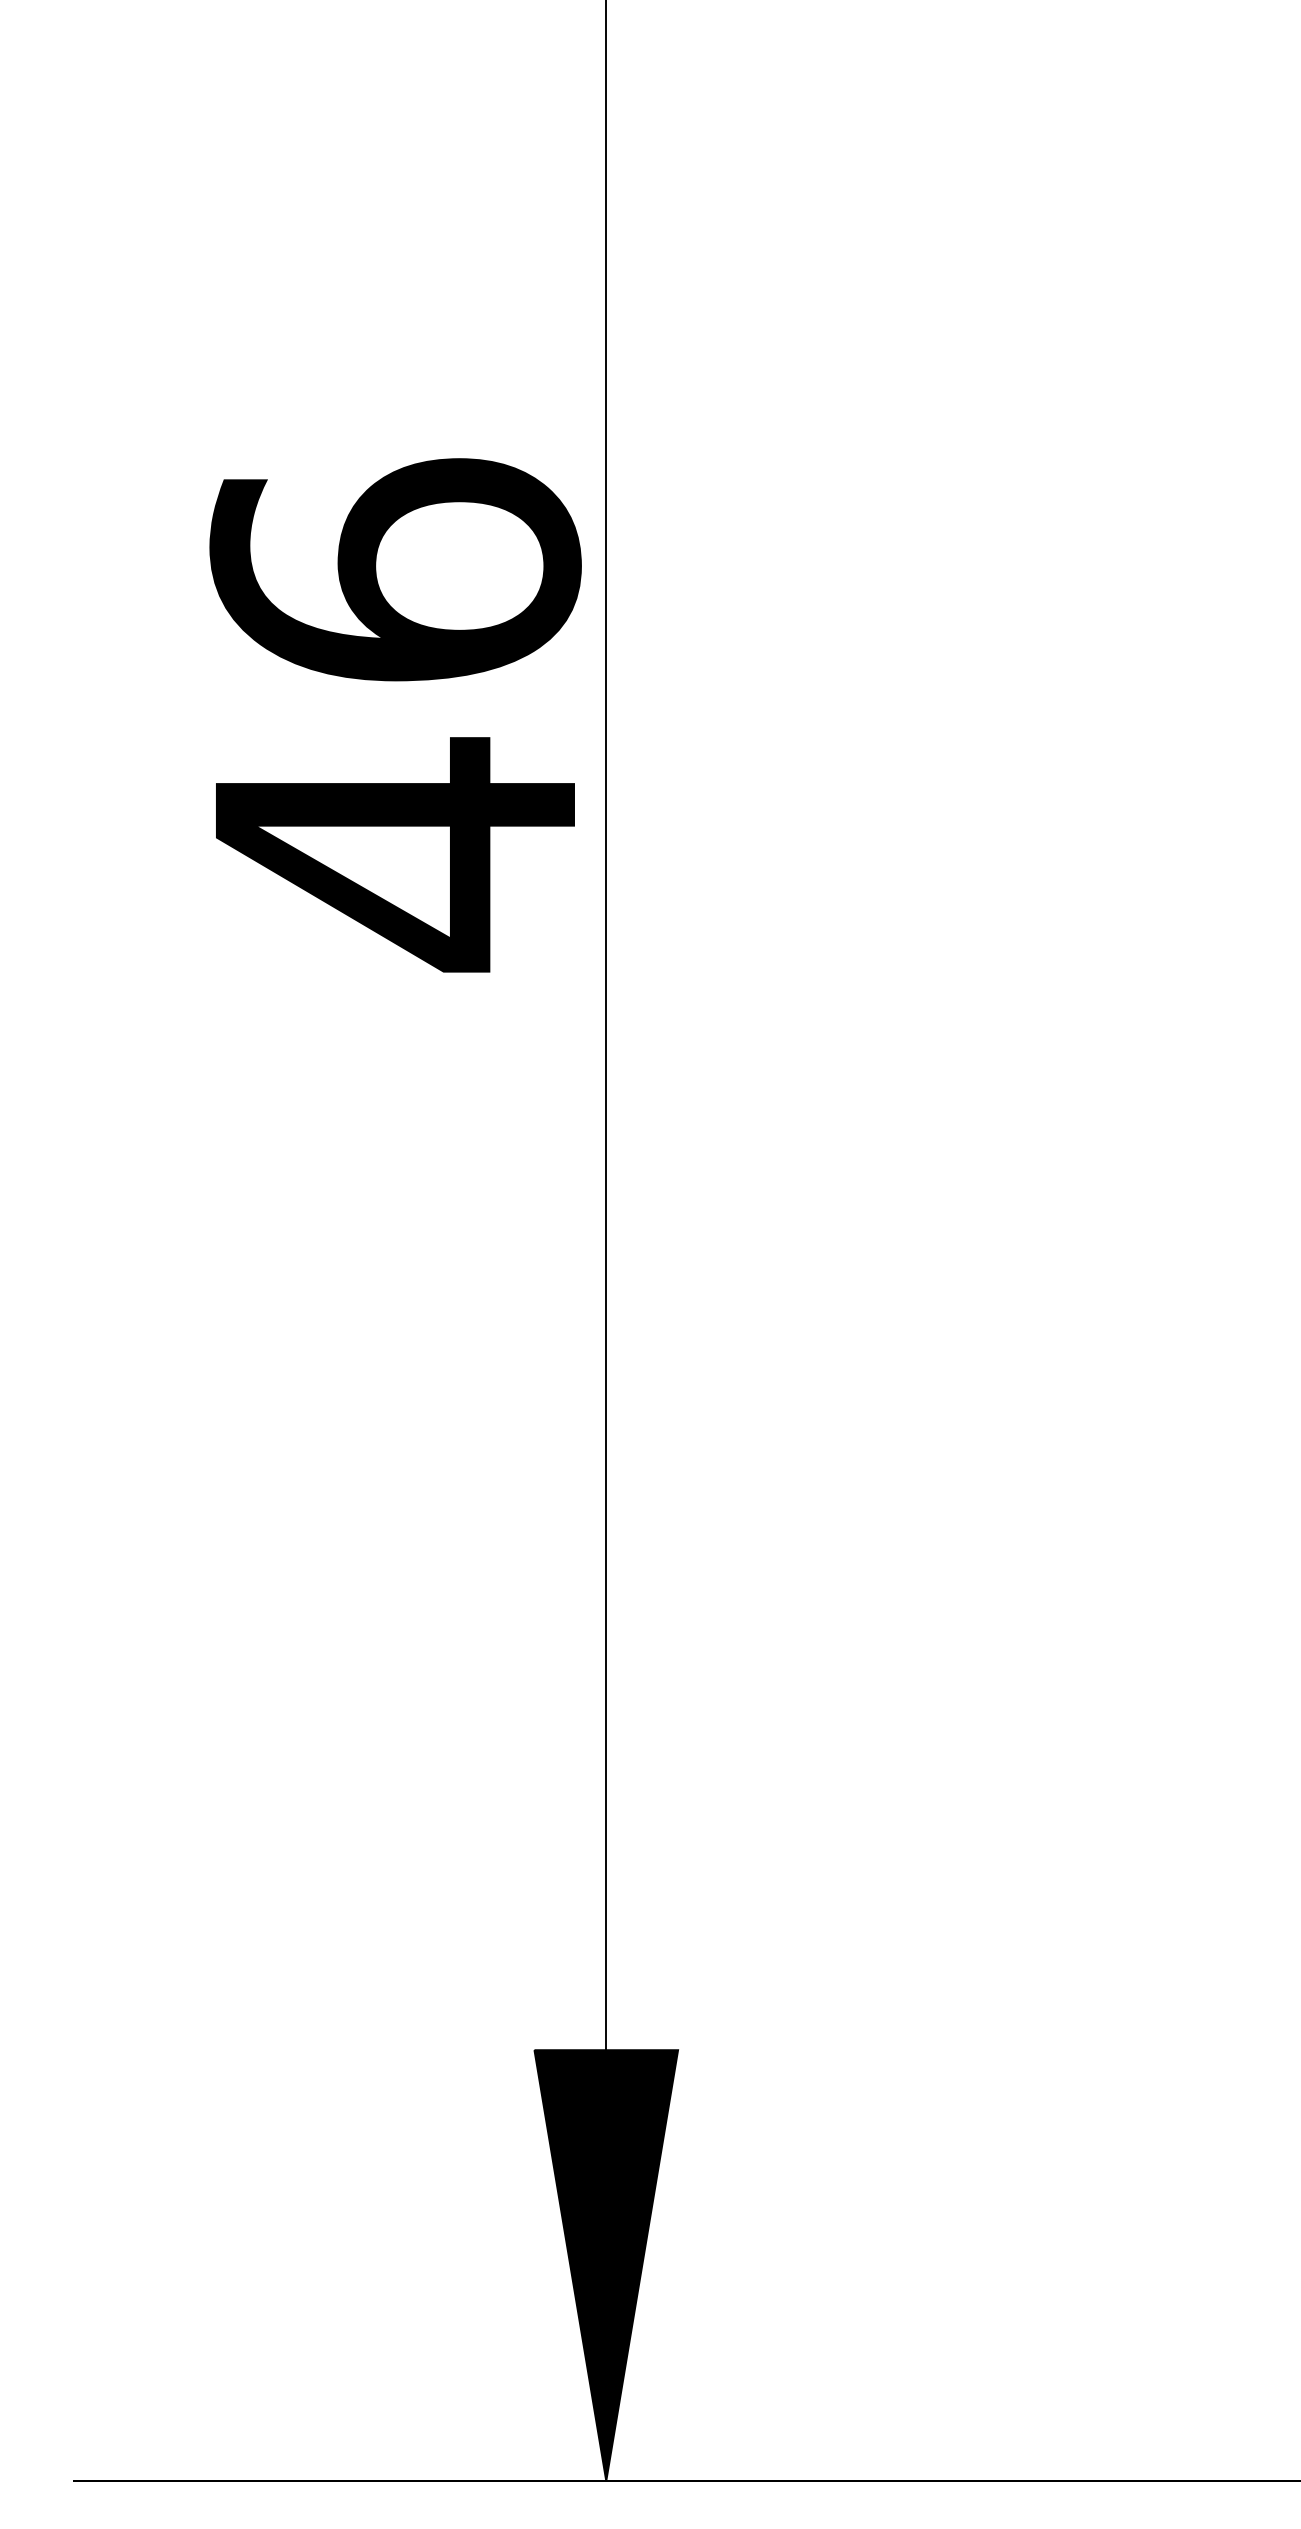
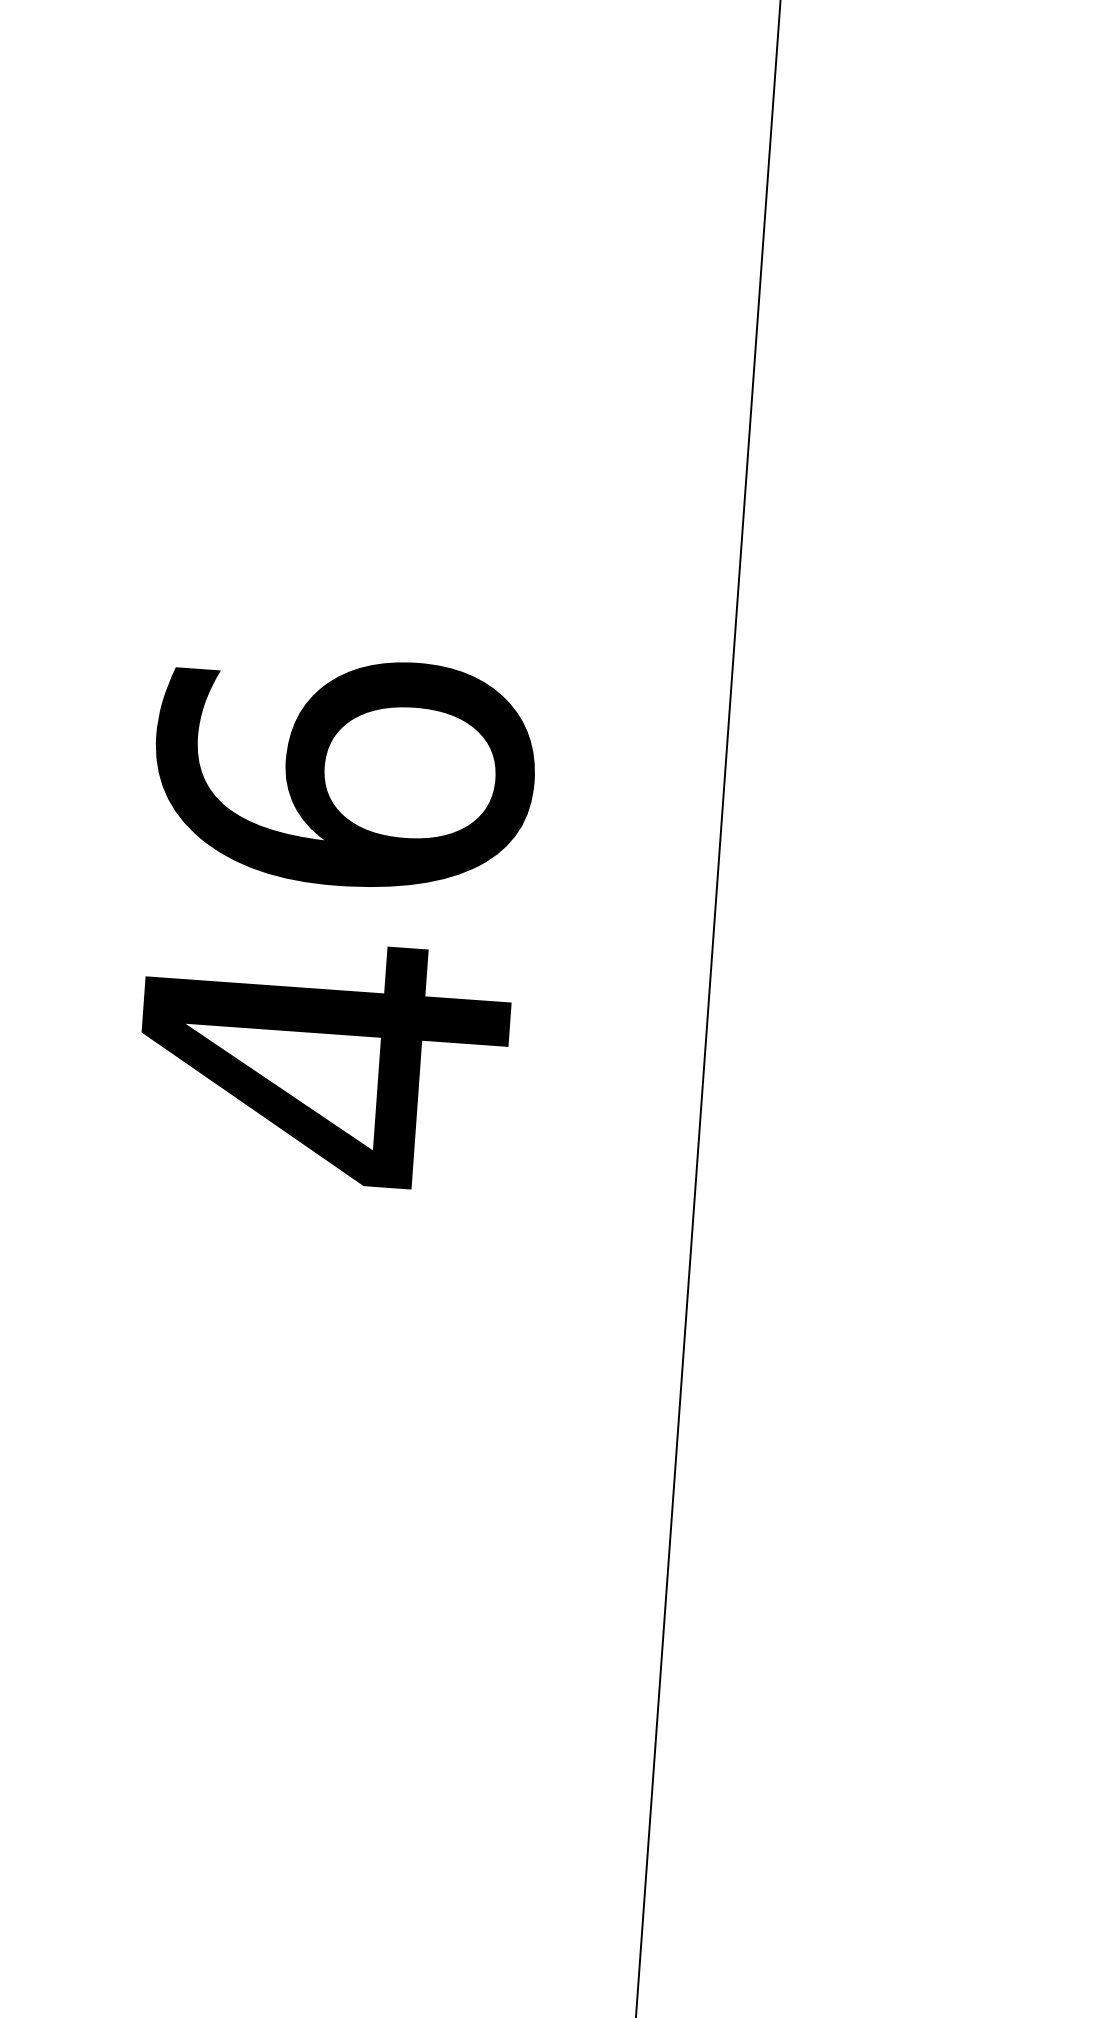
text: (395, 715) -> (333, 920), moved

